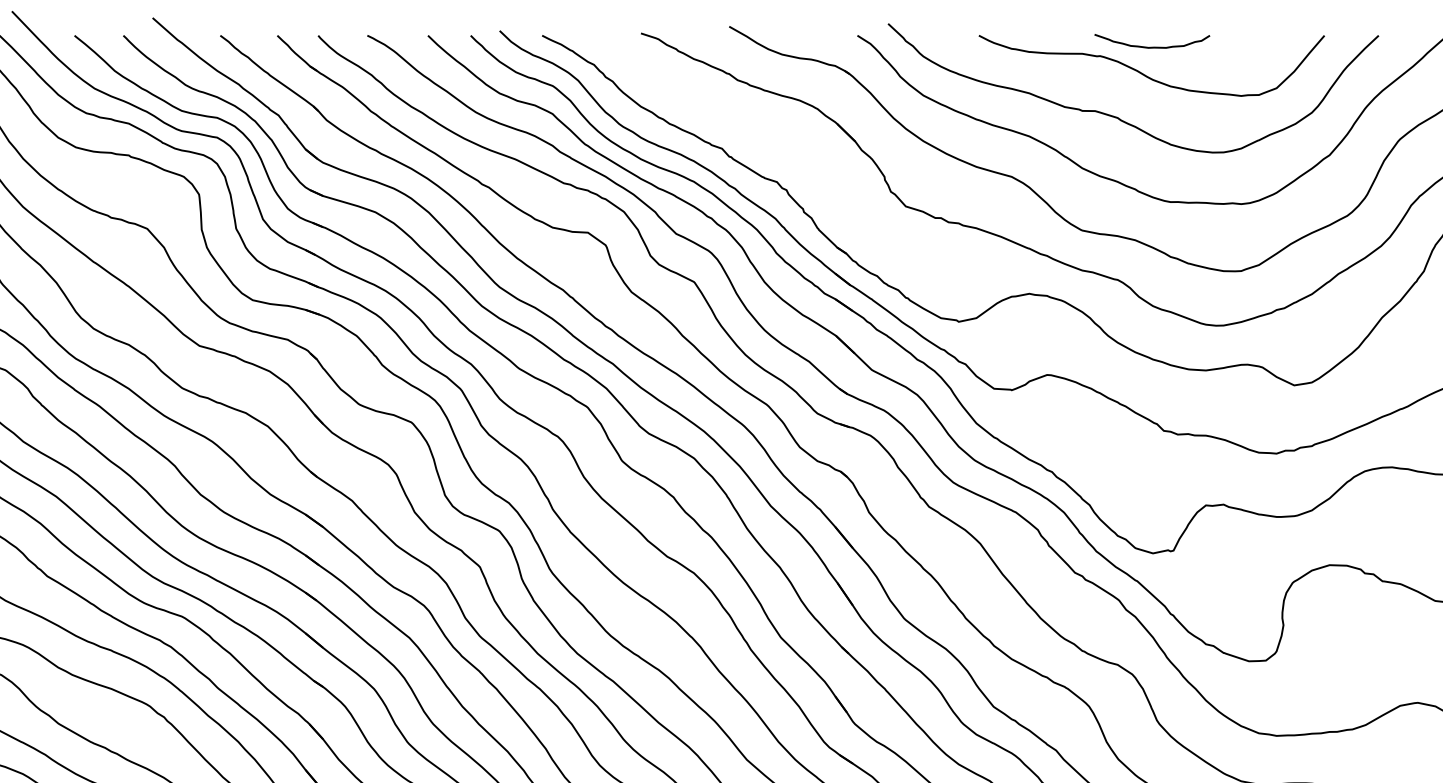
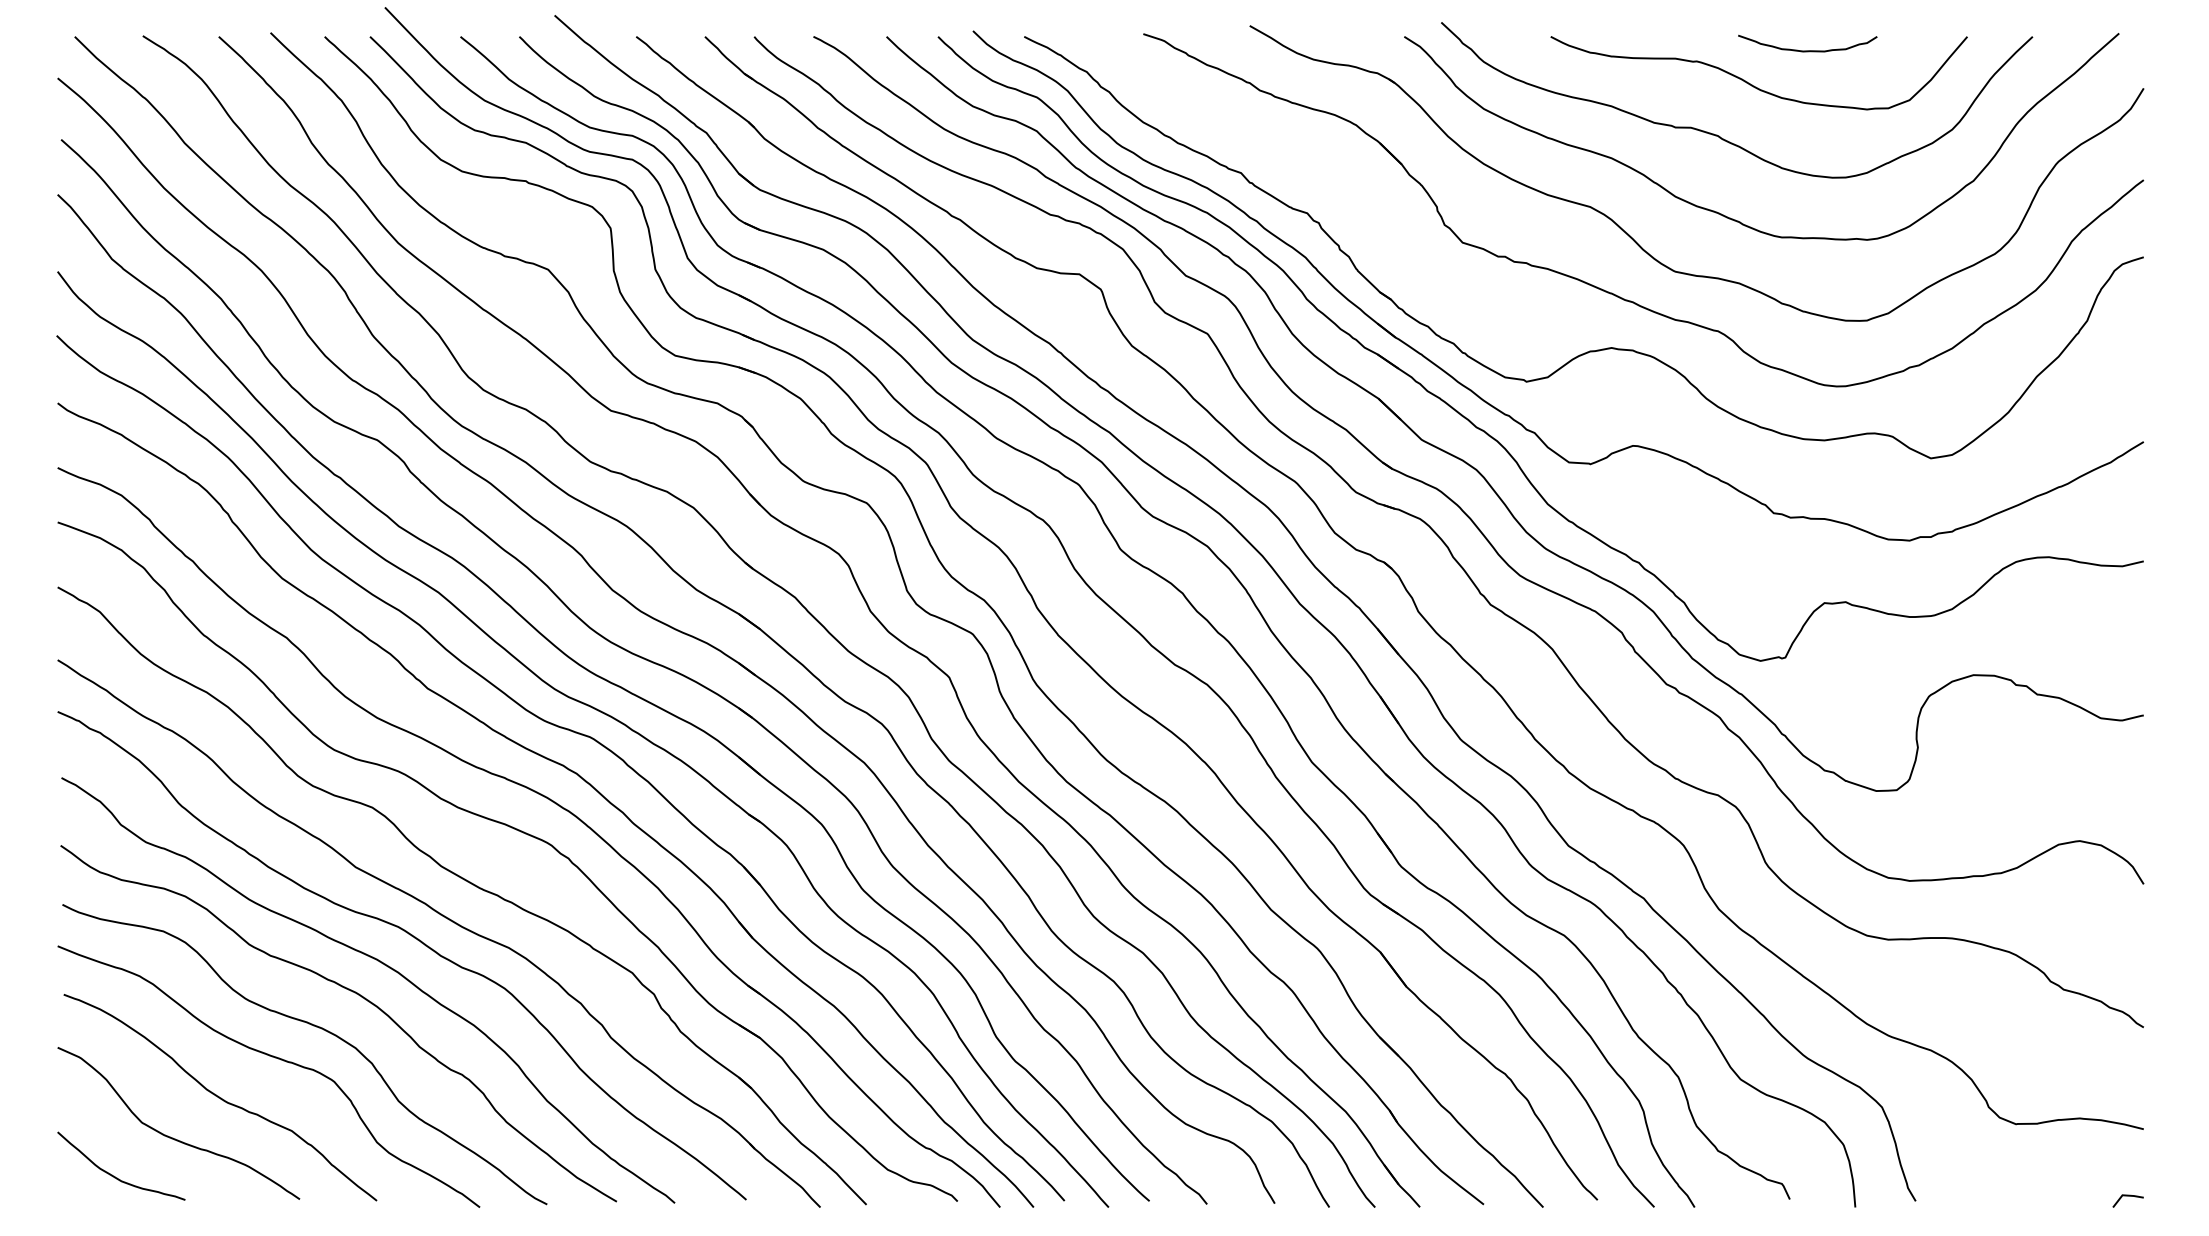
curve: (1152, 47) -> (1807, 50), moved

